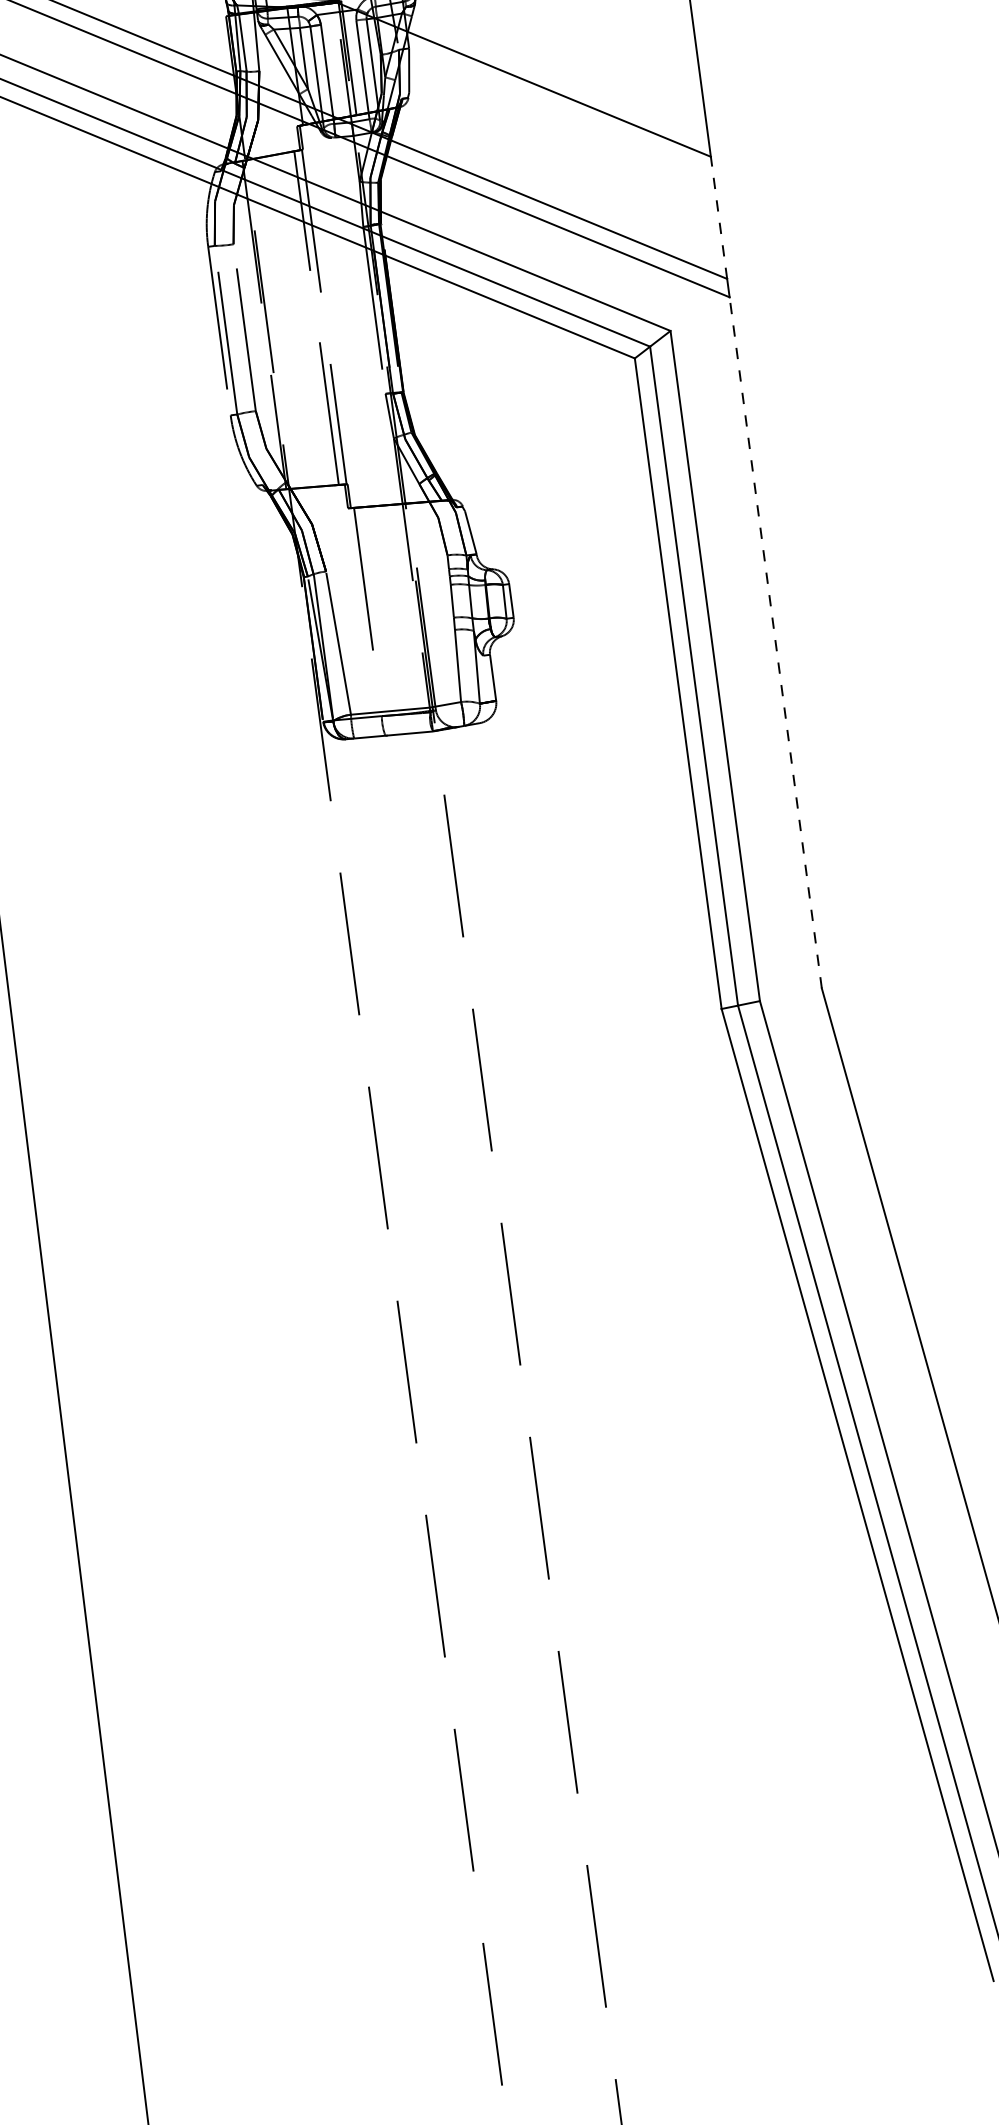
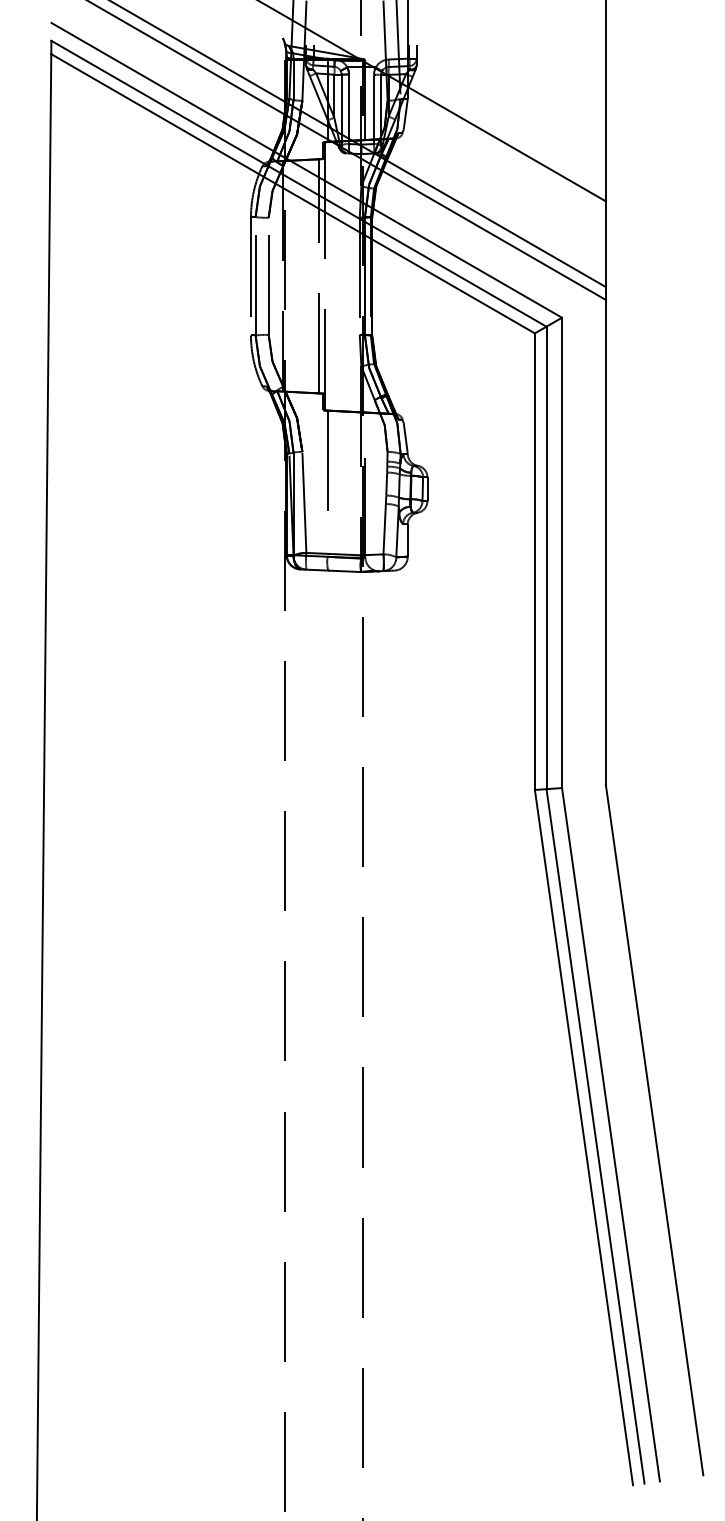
line: (718, 218) -> (605, 244), dashed -> solid
line: (775, 642) -> (605, 542), dashed -> solid

